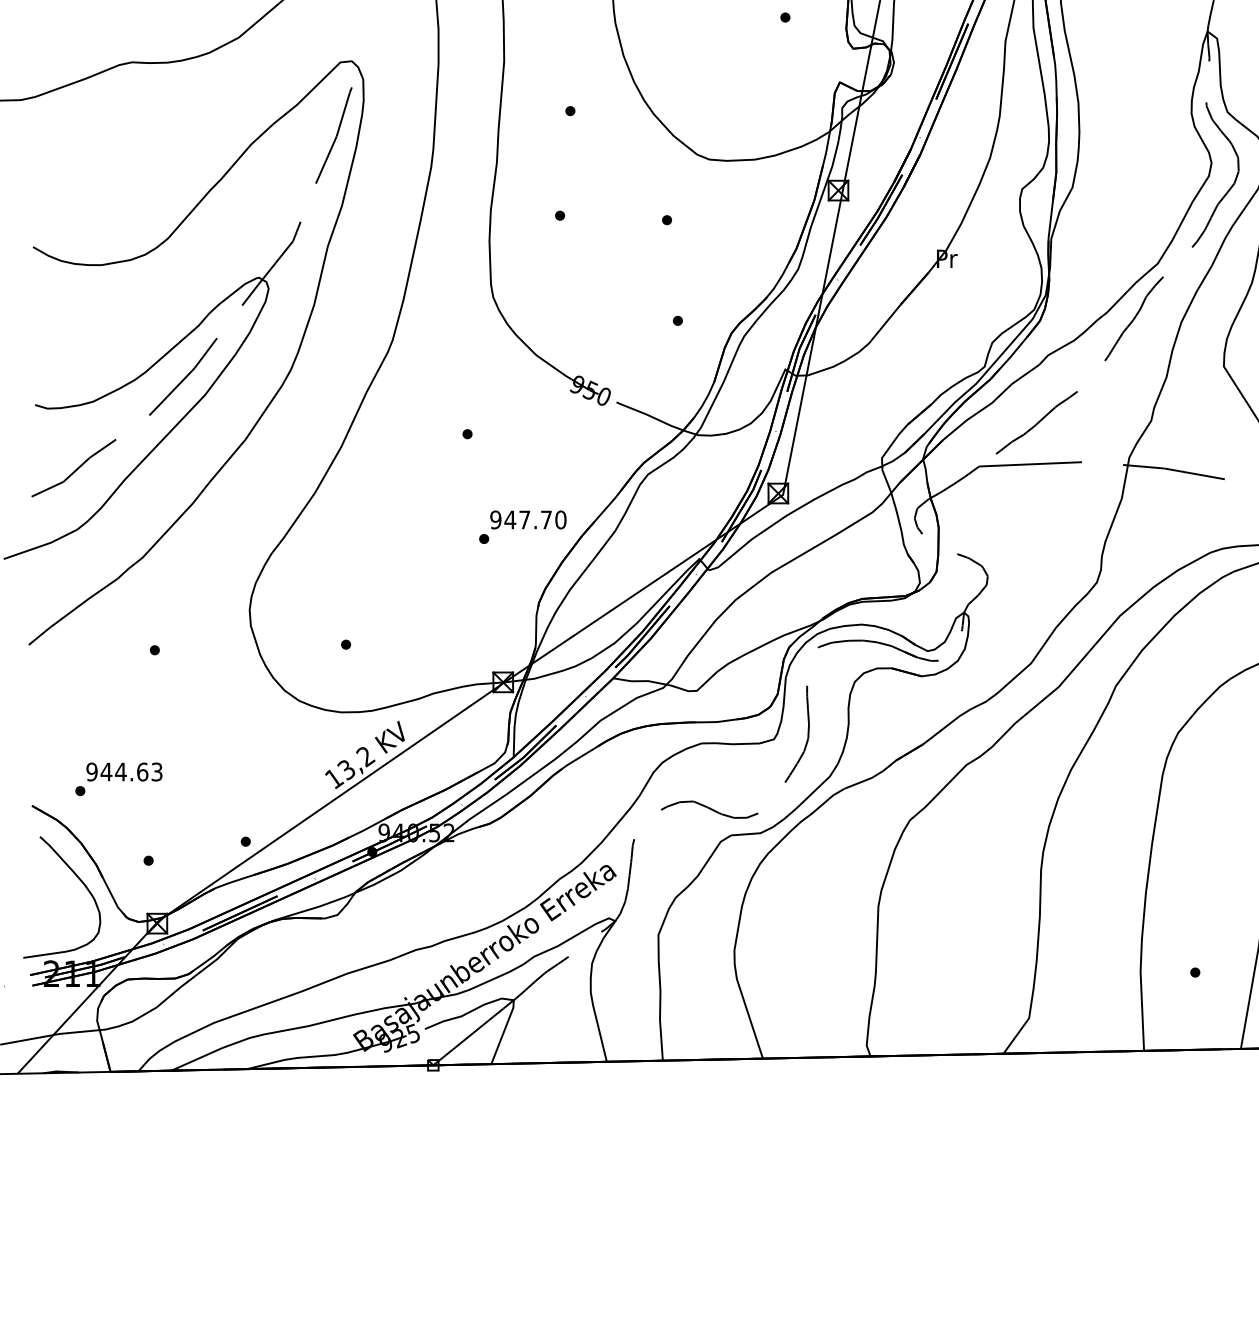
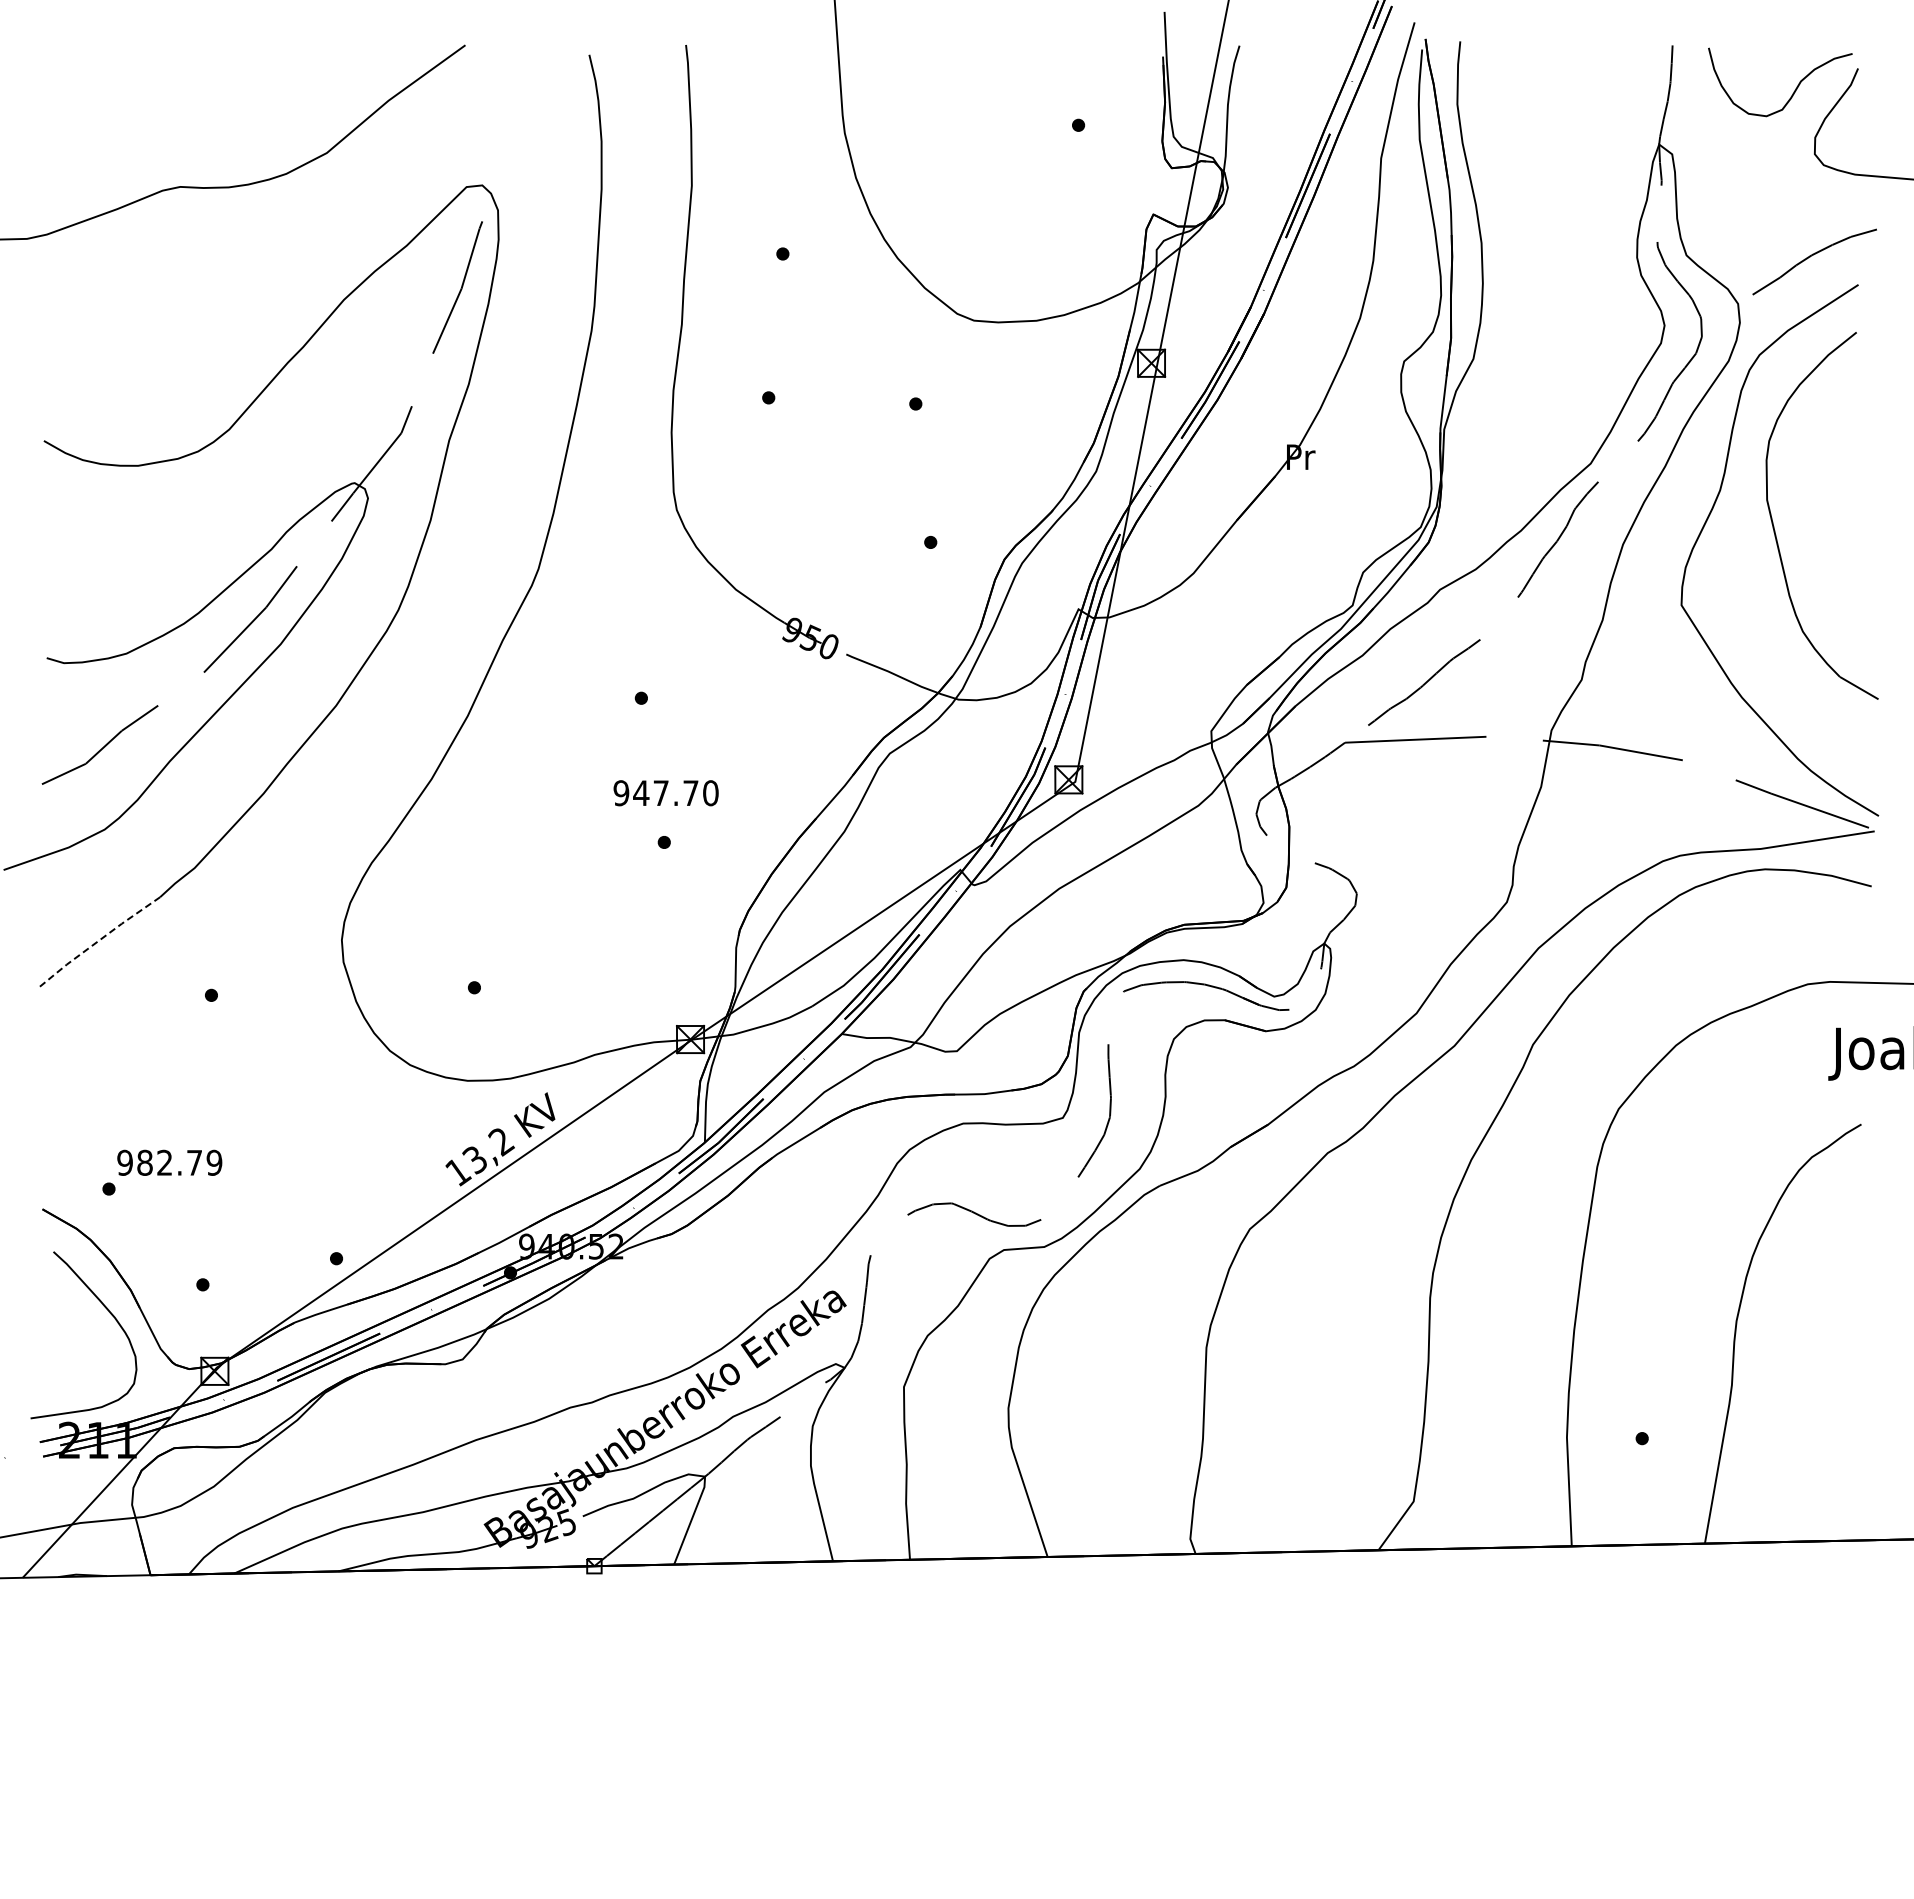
text: (527, 520) -> (665, 793), moved
line: (71, 611) -> (97, 941), solid -> dashed
text: (131, 771) -> (179, 1162), 944.63 -> 982.79

